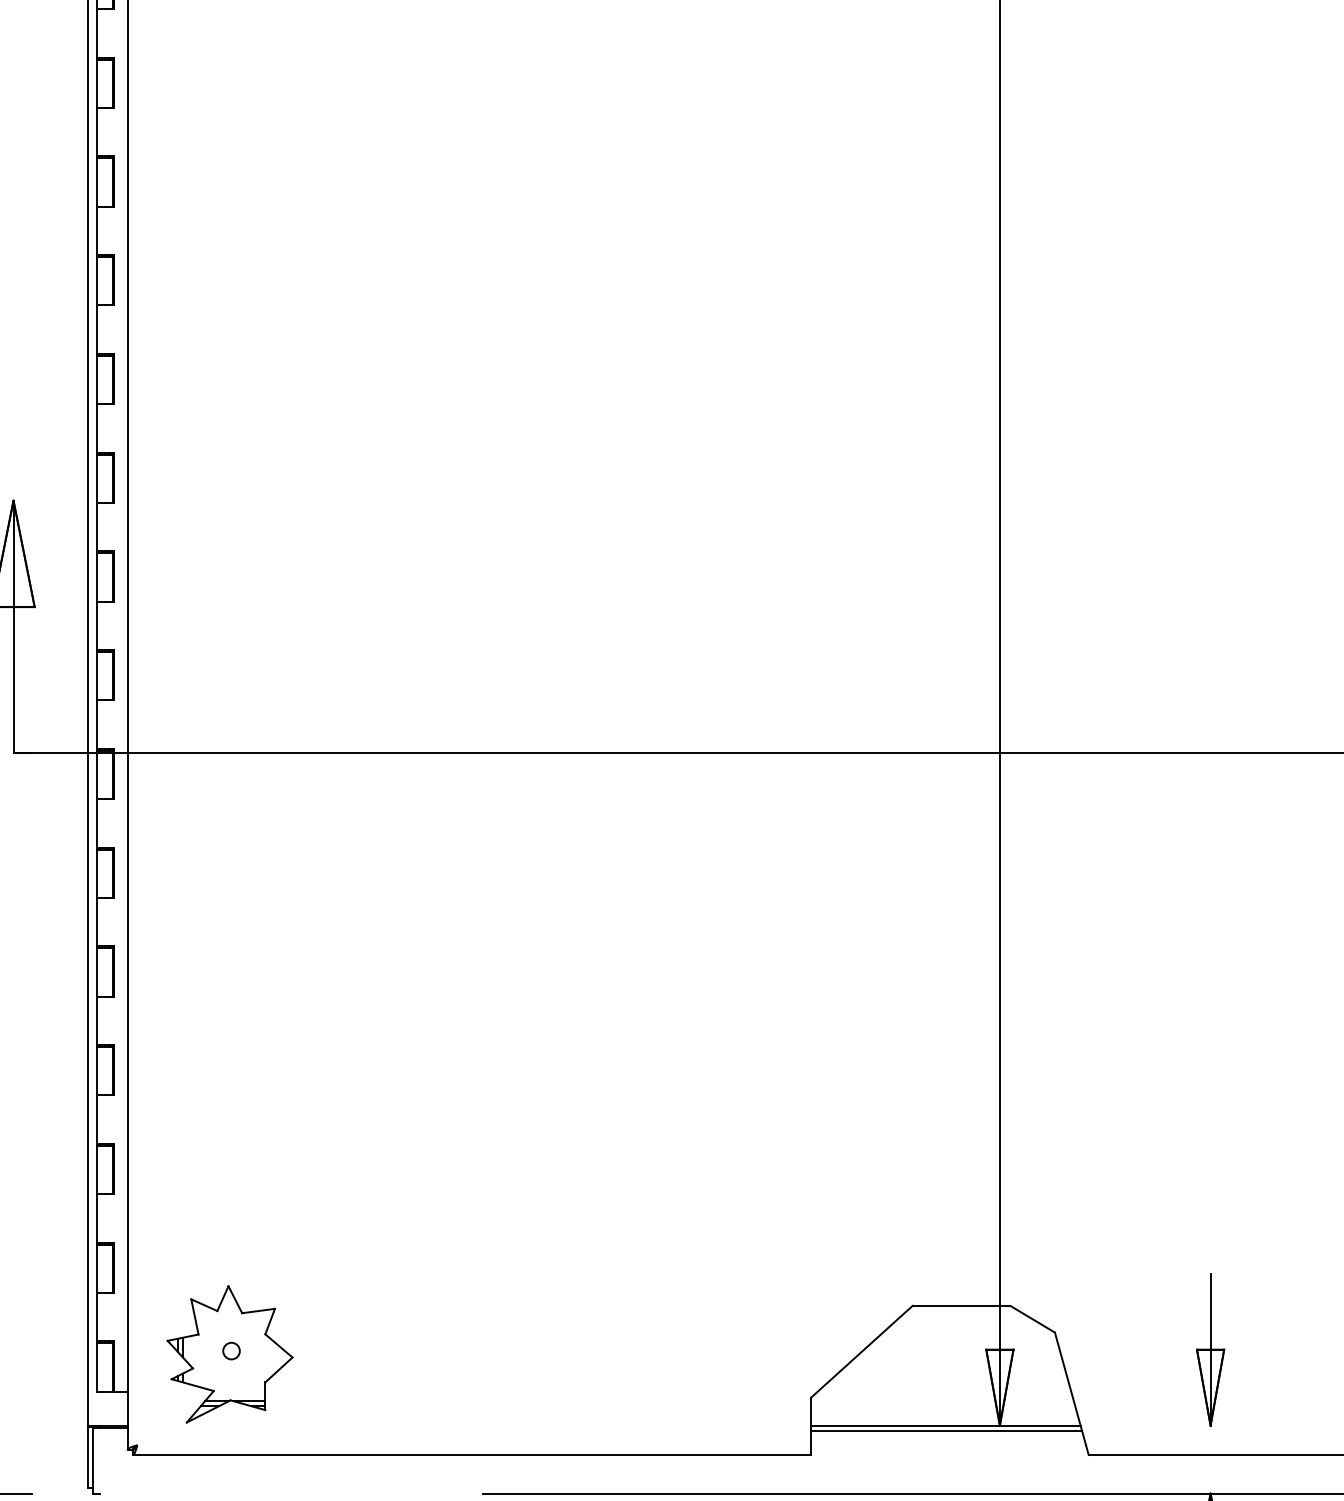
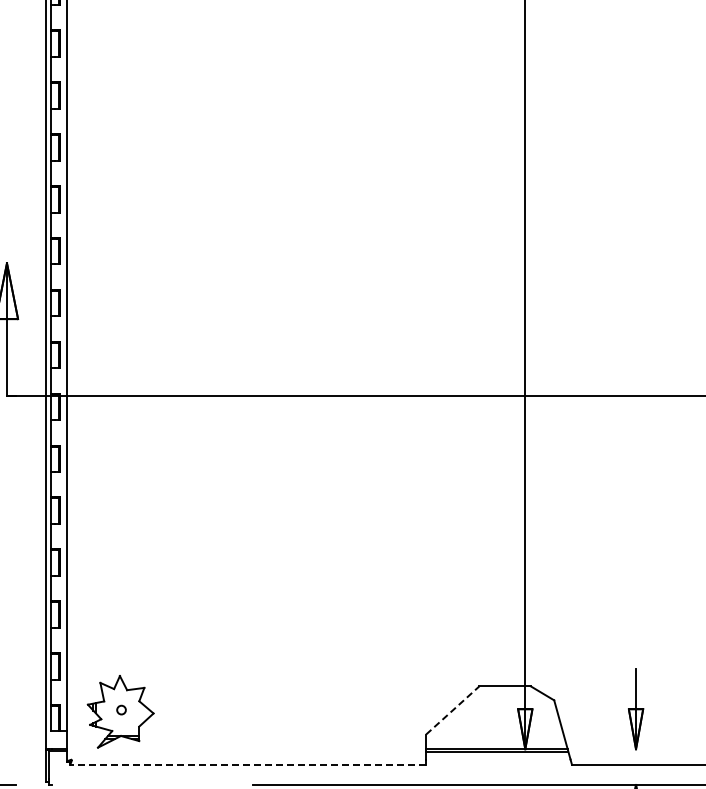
line: (861, 1351) -> (452, 710), solid -> dashed
line: (471, 1454) -> (247, 764), solid -> dashed

